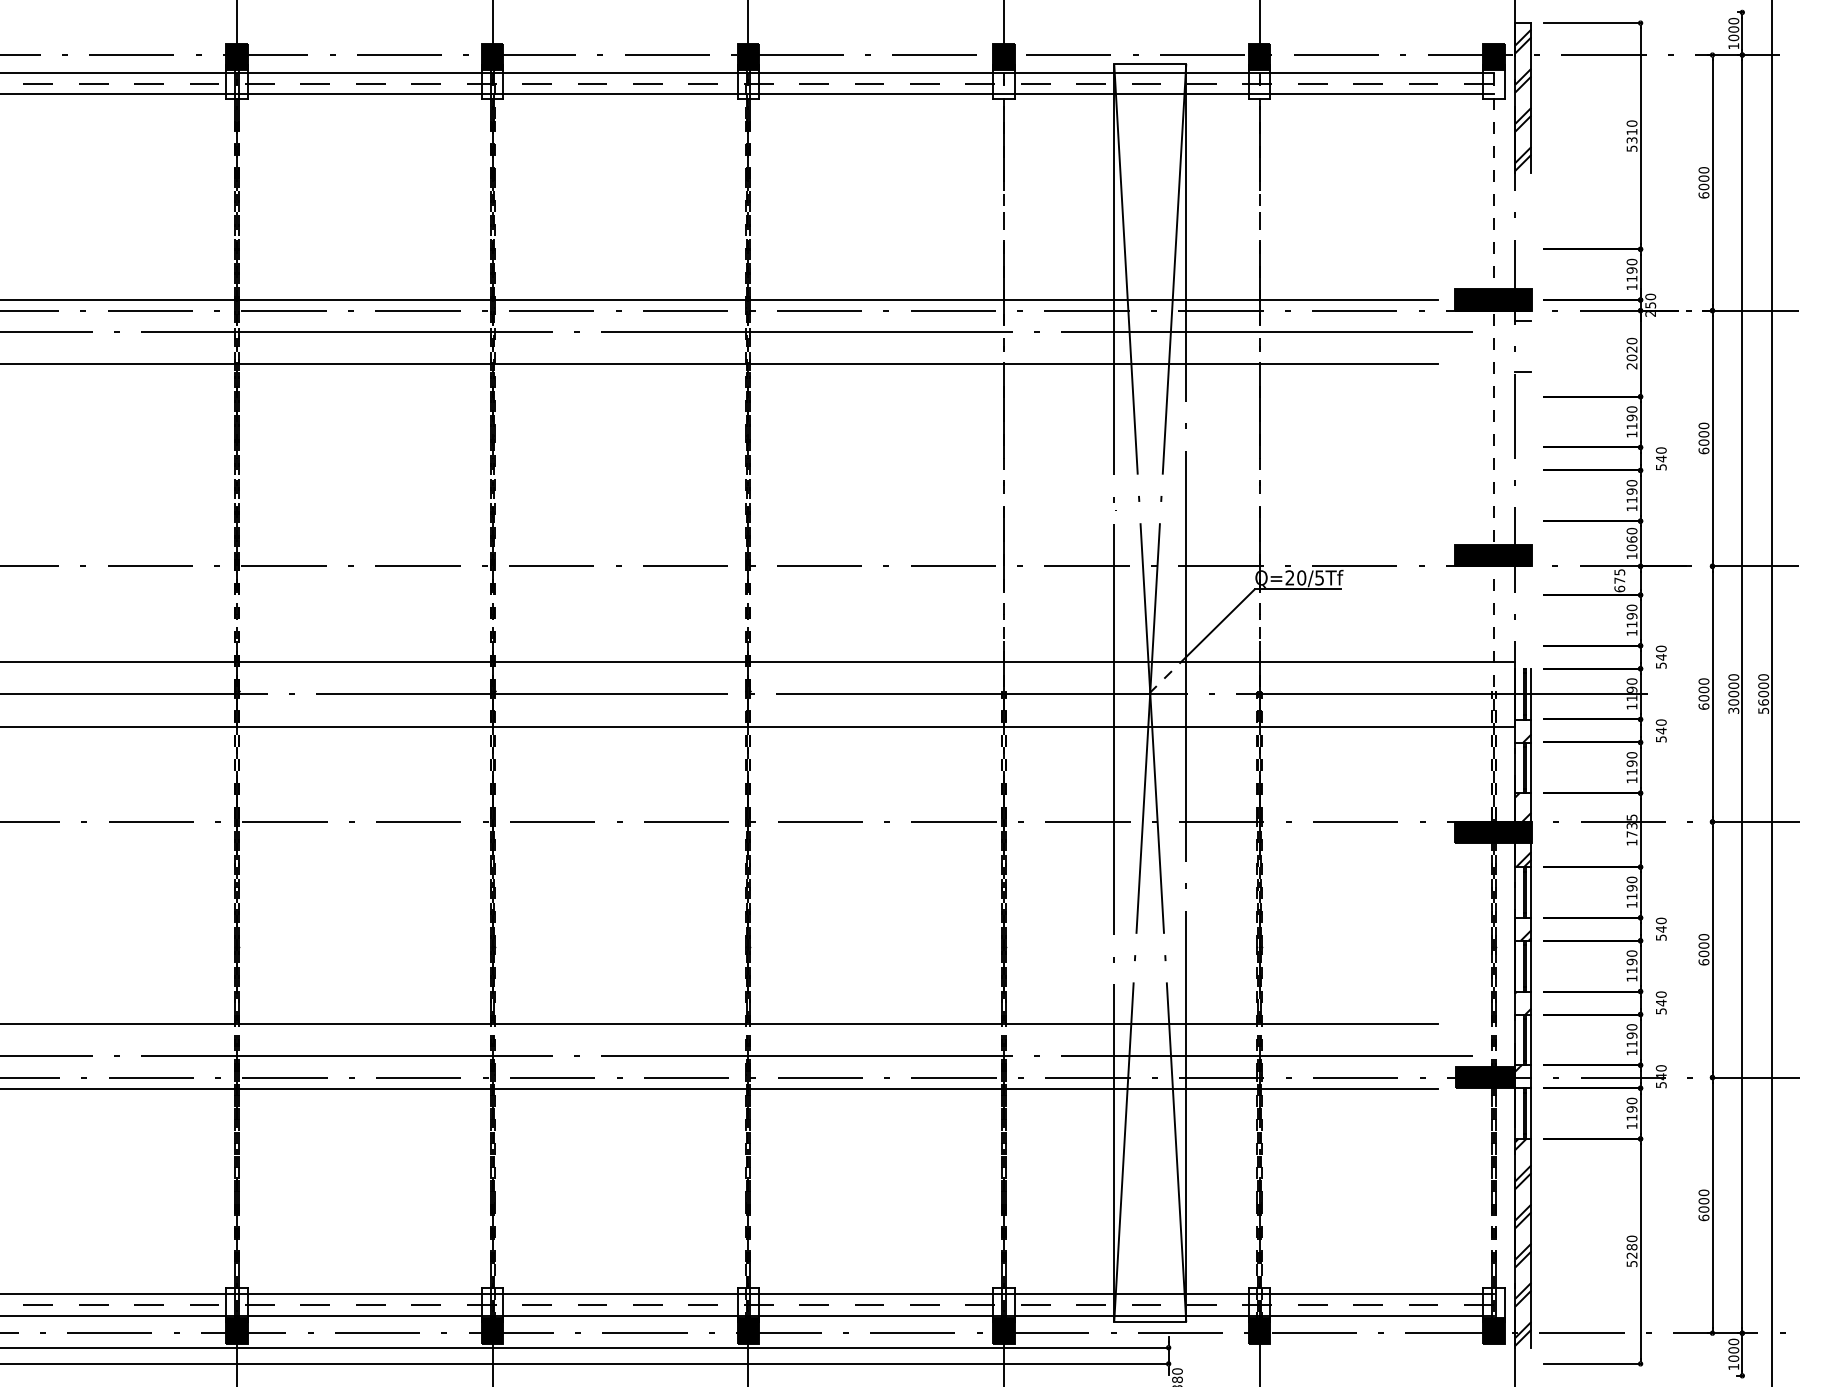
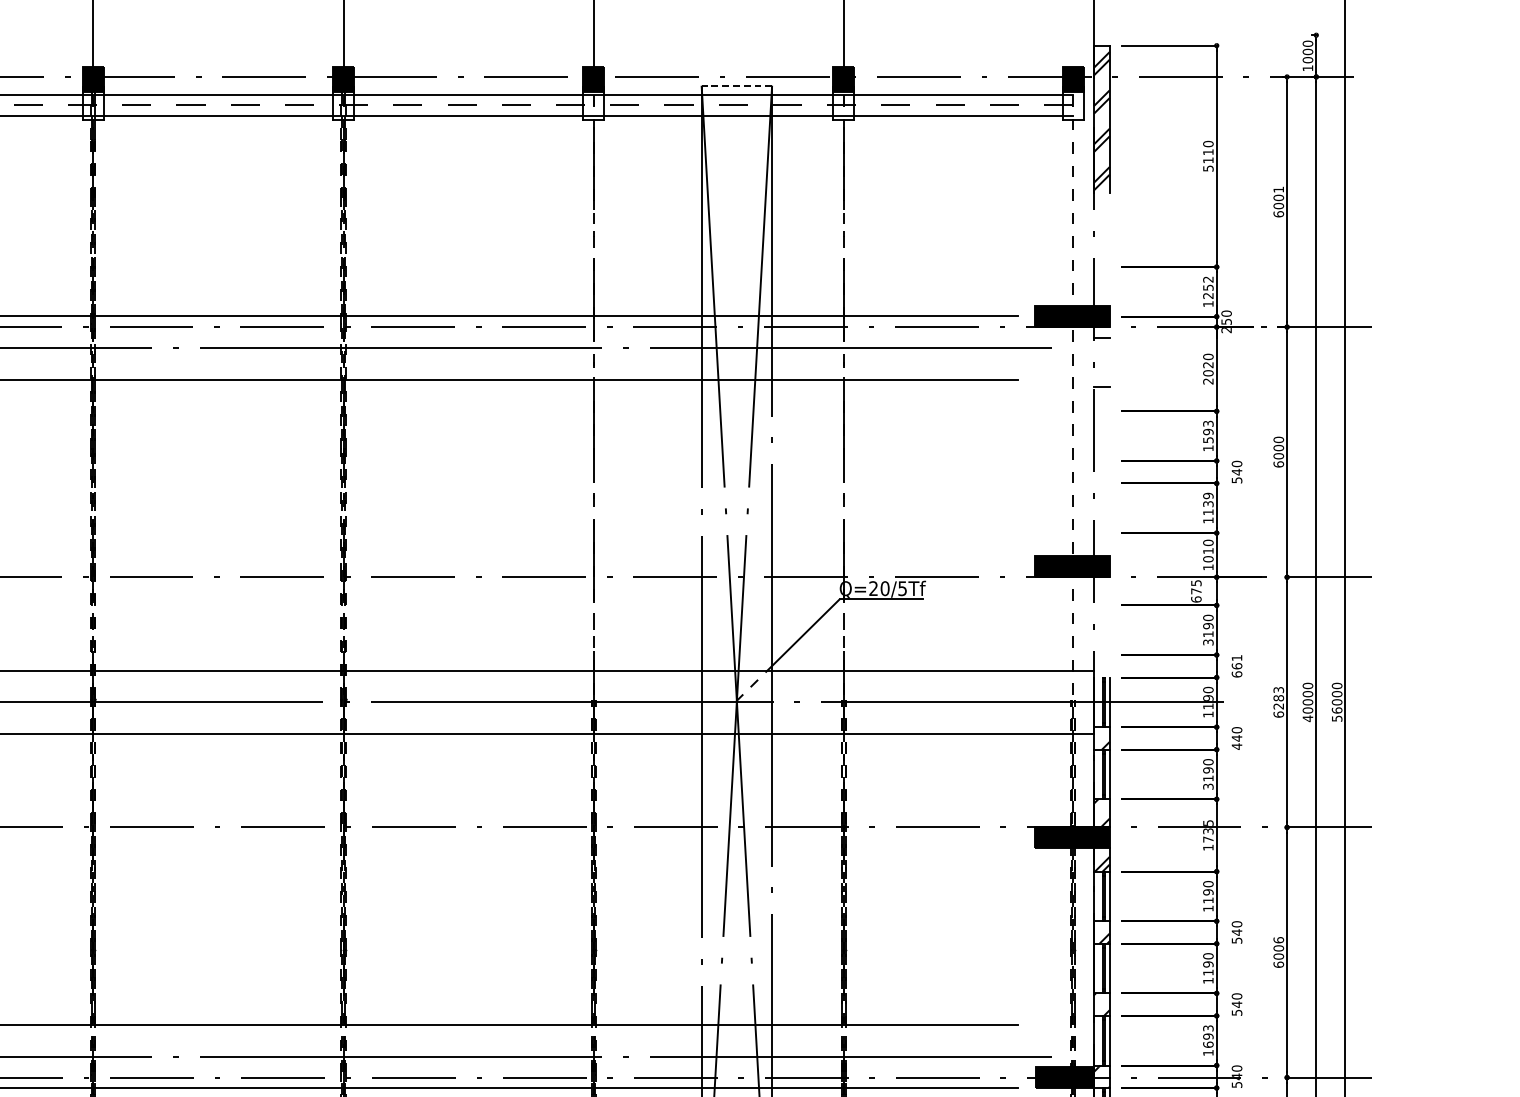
line: (1149, 64) -> (736, 86), solid -> dashed
text: (1631, 140) -> (1207, 160), 5310 -> 5110
text: (1703, 170) -> (1278, 189), 6000 -> 6001
text: (1631, 269) -> (1207, 286), 1190 -> 1252
text: (1631, 417) -> (1207, 431), 1190 -> 1593
text: (1631, 487) -> (1207, 500), 1190 -> 1139
text: (1631, 539) -> (1207, 551), 1060 -> 1010
text: (1631, 632) -> (1207, 642), 1190 -> 3190
text: (1660, 656) -> (1236, 665), 540 -> 661
text: (1703, 689) -> (1278, 697), 6000 -> 6283
text: (1733, 710) -> (1307, 718), 30000 -> 40000
text: (1661, 738) -> (1237, 745), 540 -> 440
text: (1631, 780) -> (1207, 786), 1190 -> 3190
text: (1703, 937) -> (1278, 940), 6000 -> 6006
text: (1631, 1035) -> (1207, 1036), 1190 -> 1693

